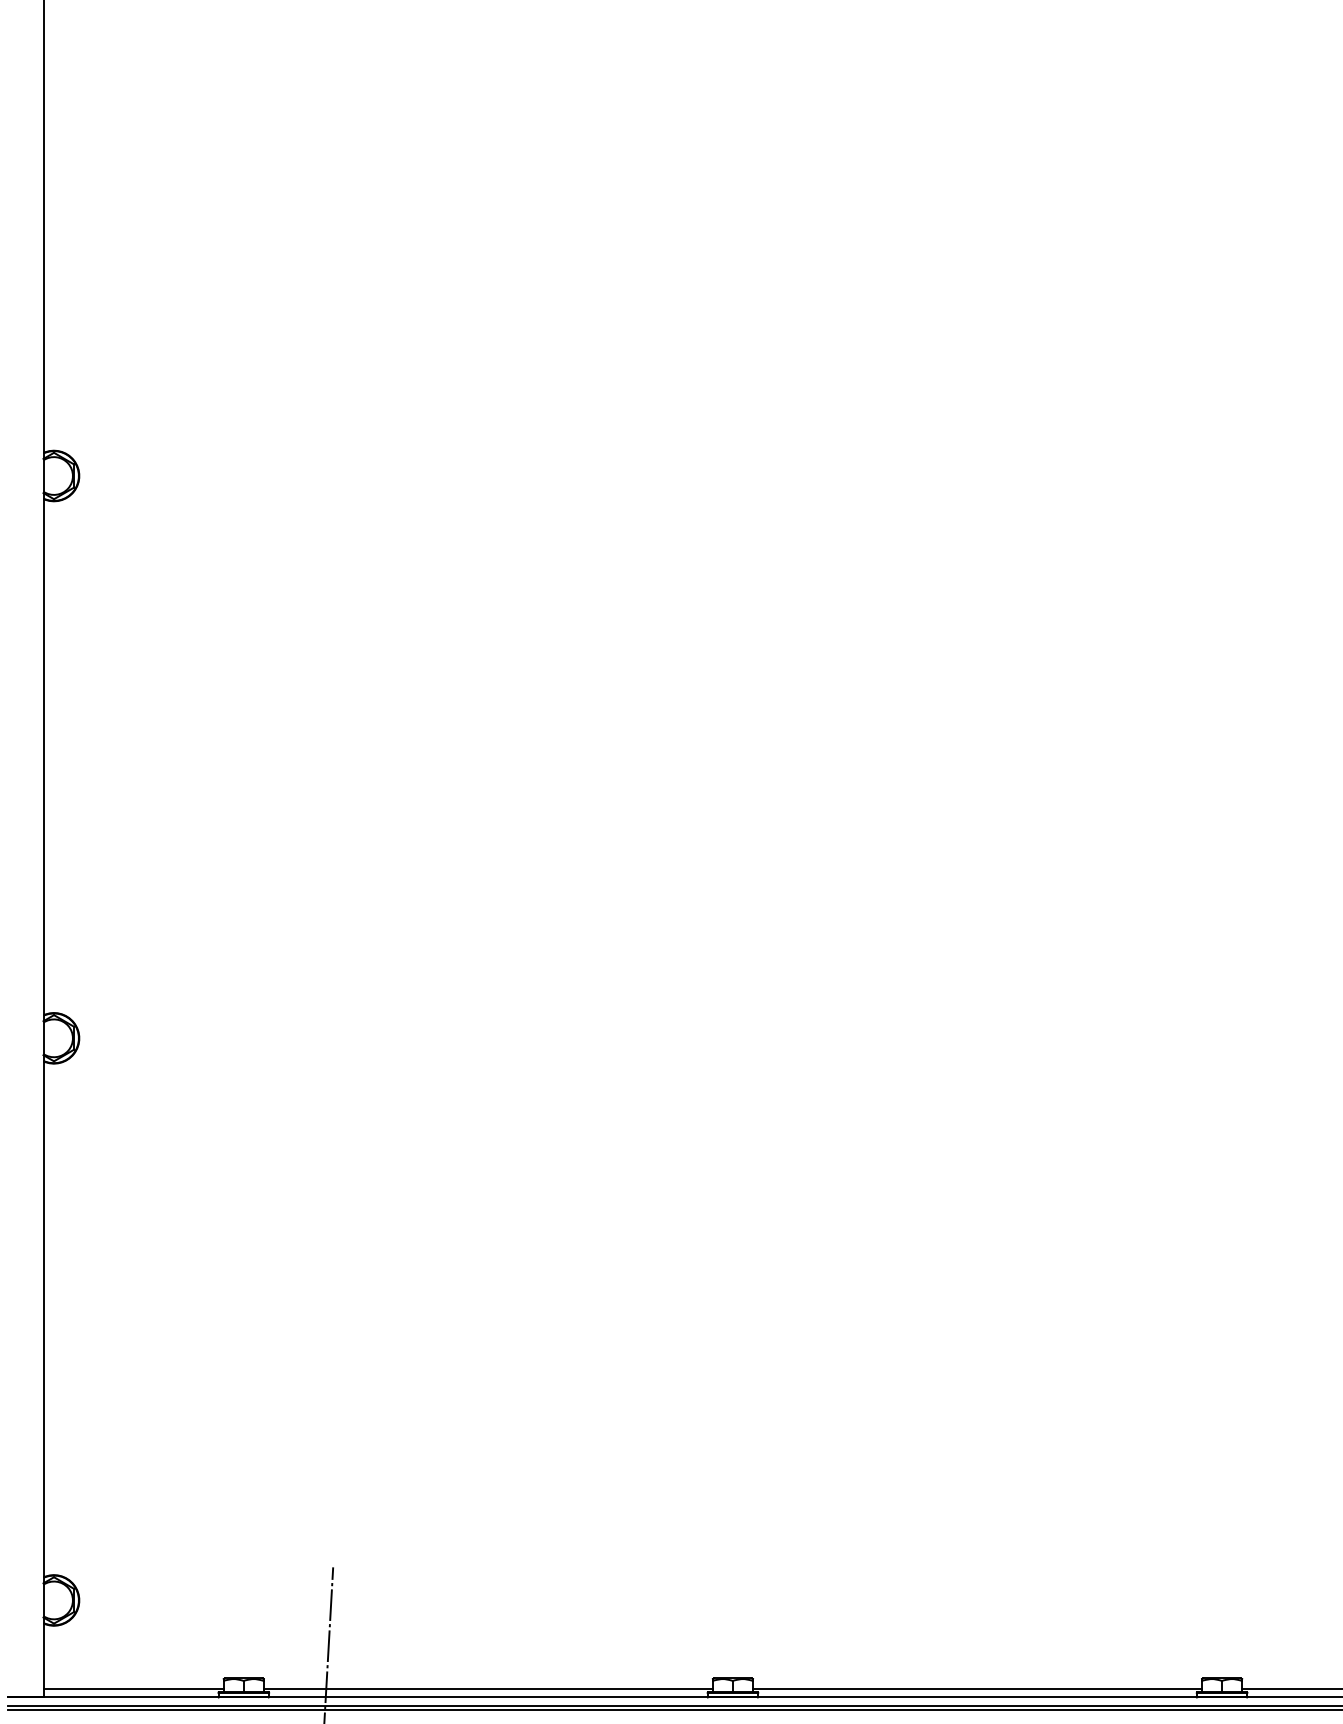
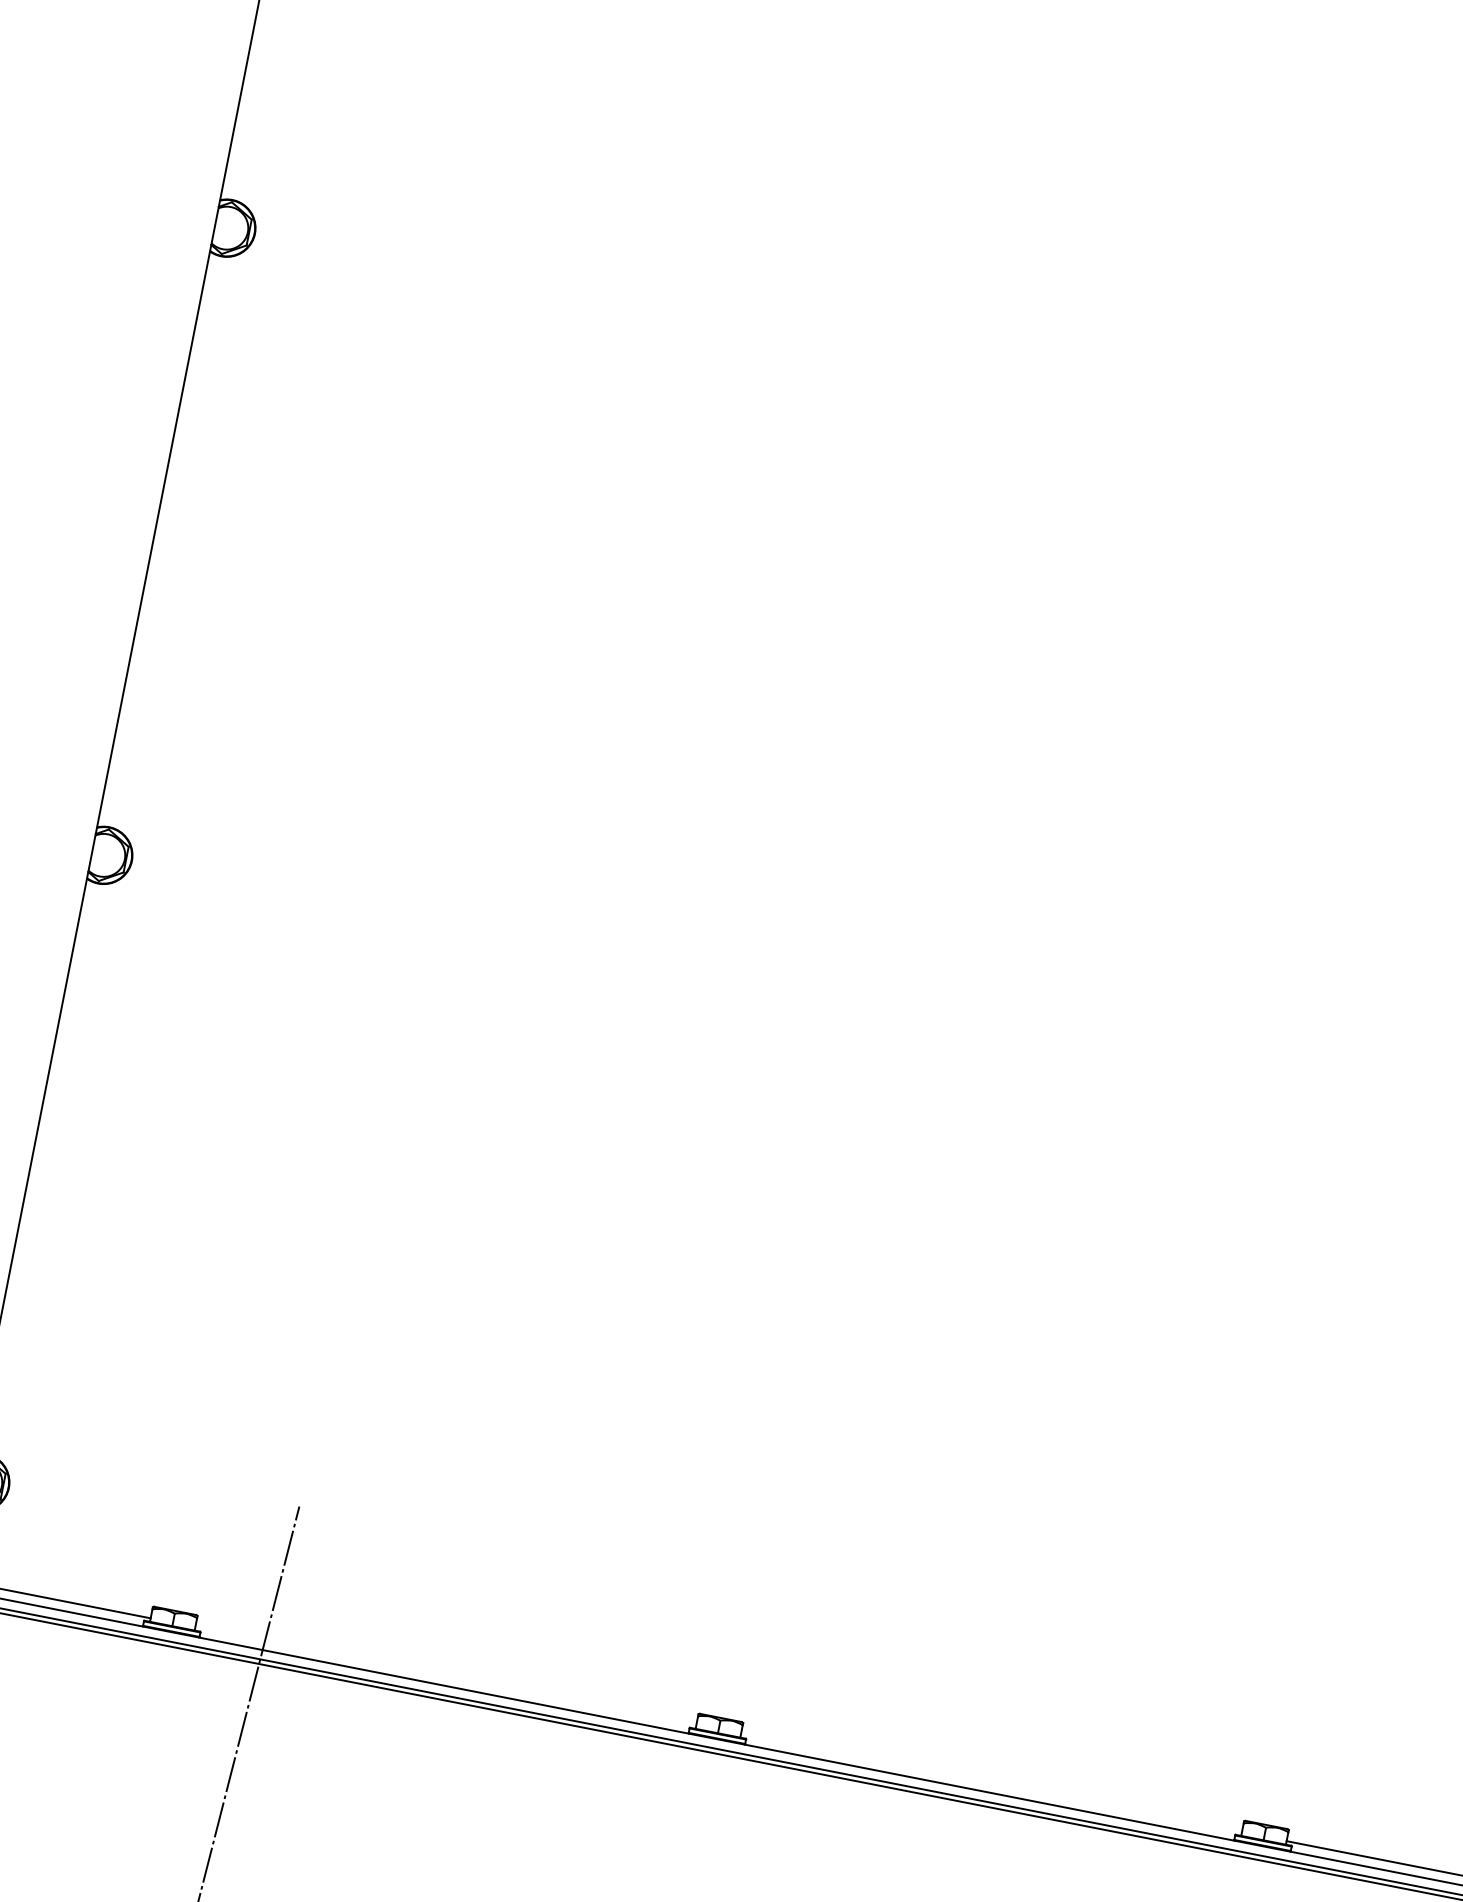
line: (487, 1689) -> (444, 1676), removed
line: (977, 1689) -> (991, 1783), removed

